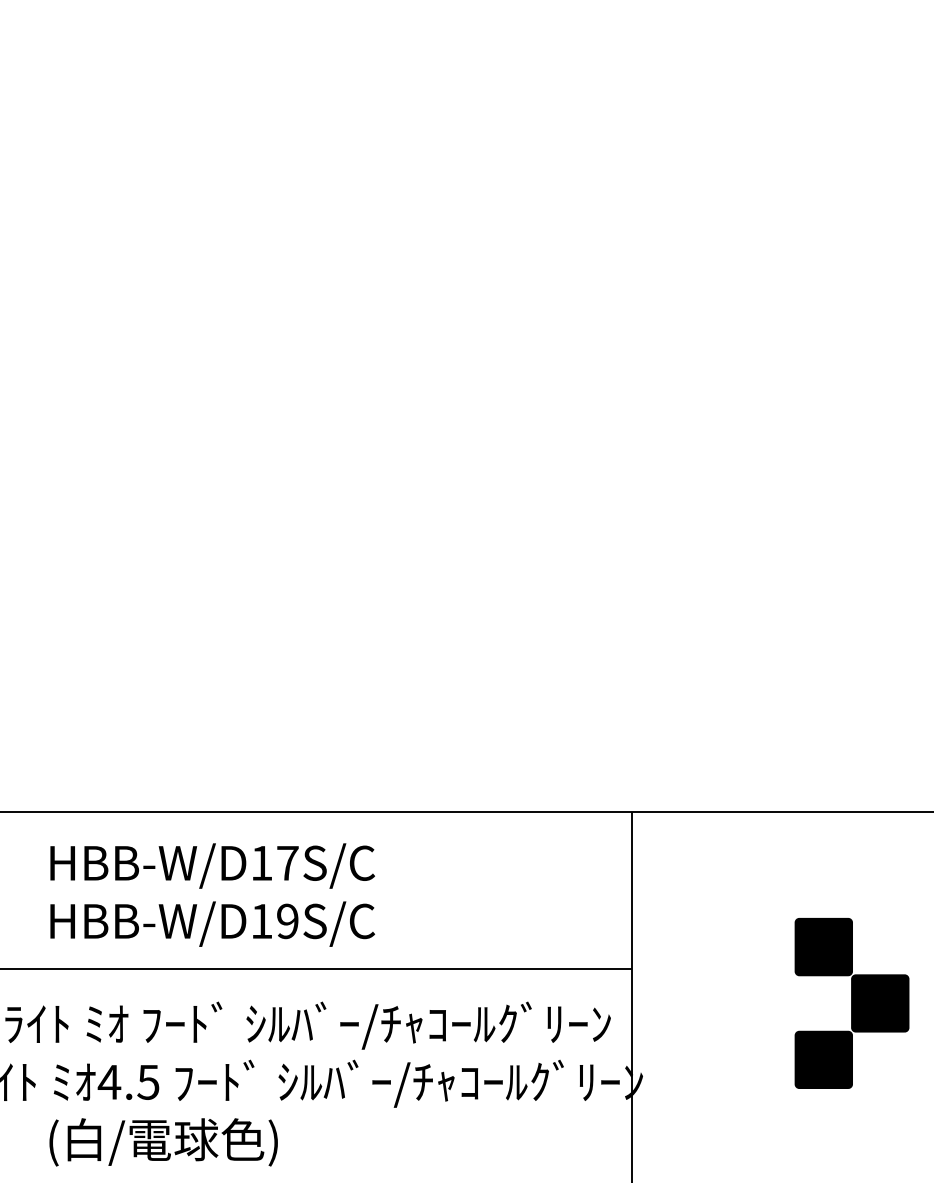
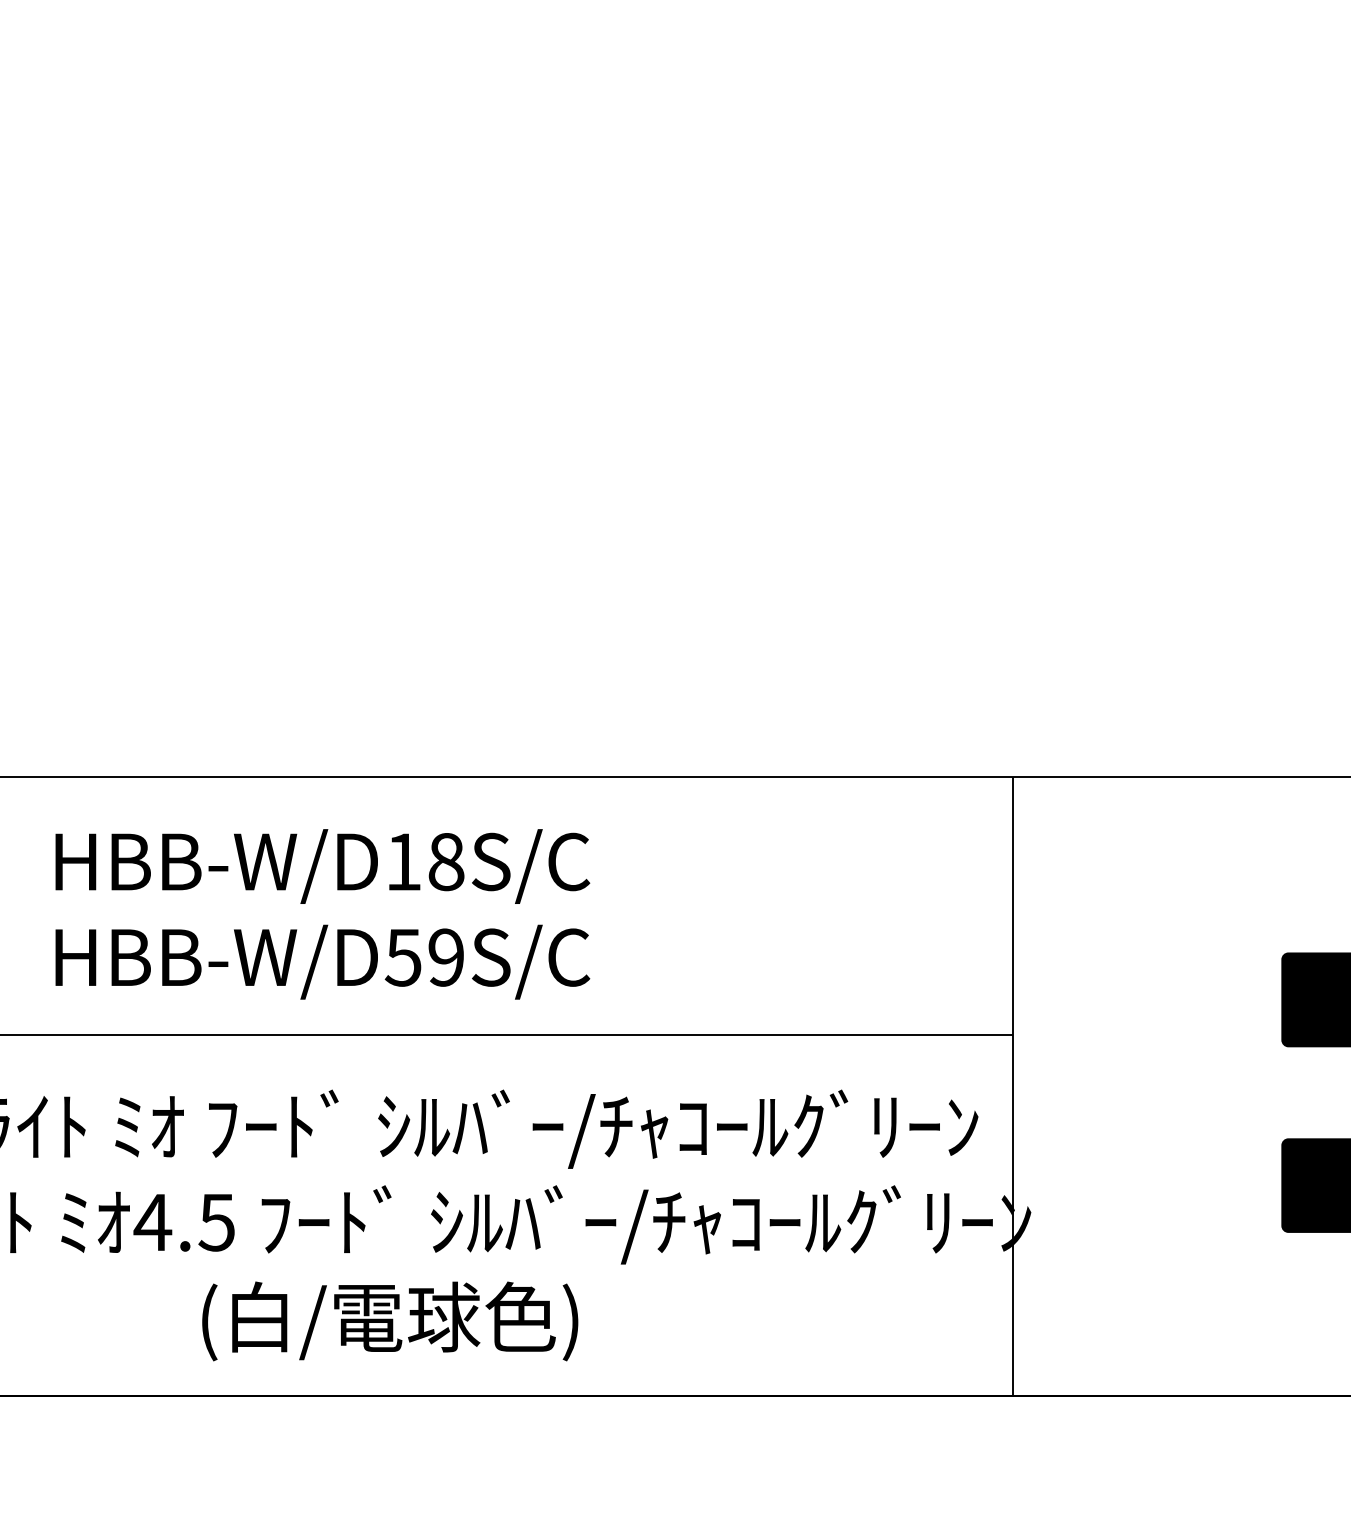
text: (287, 862) -> (445, 860), HBB-W/D17S/C -> HBB-W/D18S/C
text: (261, 921) -> (403, 957), HBB-W/D19S/C -> HBB-W/D59S/C
text: (163, 1142) -> (389, 1321), moved

